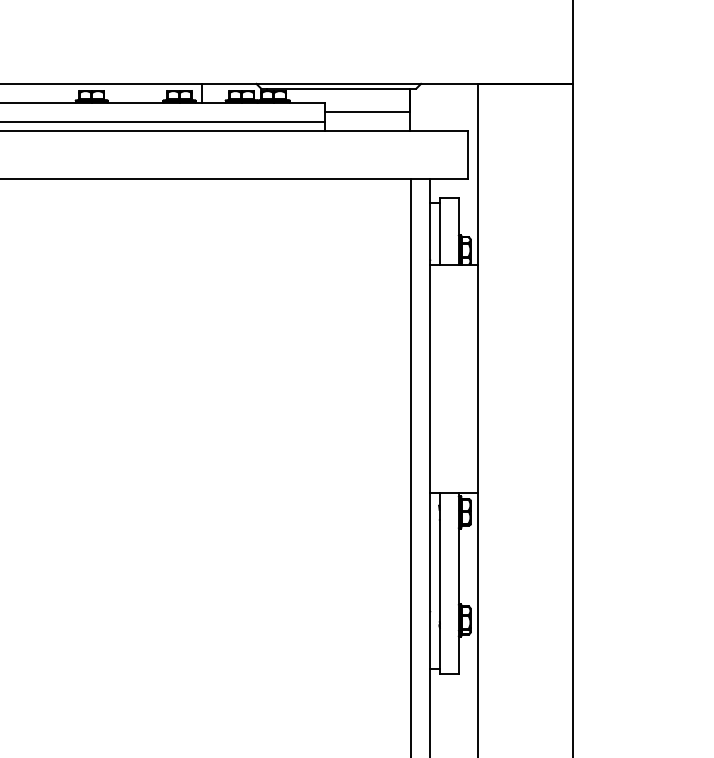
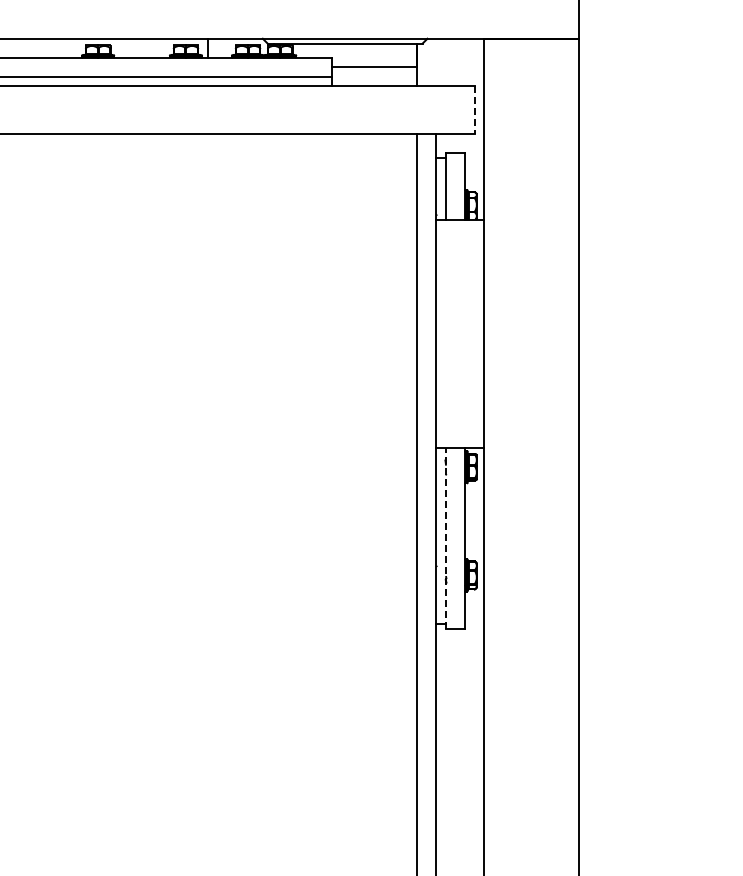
line: (468, 155) -> (474, 110), solid -> dashed
line: (440, 582) -> (446, 537), solid -> dashed

